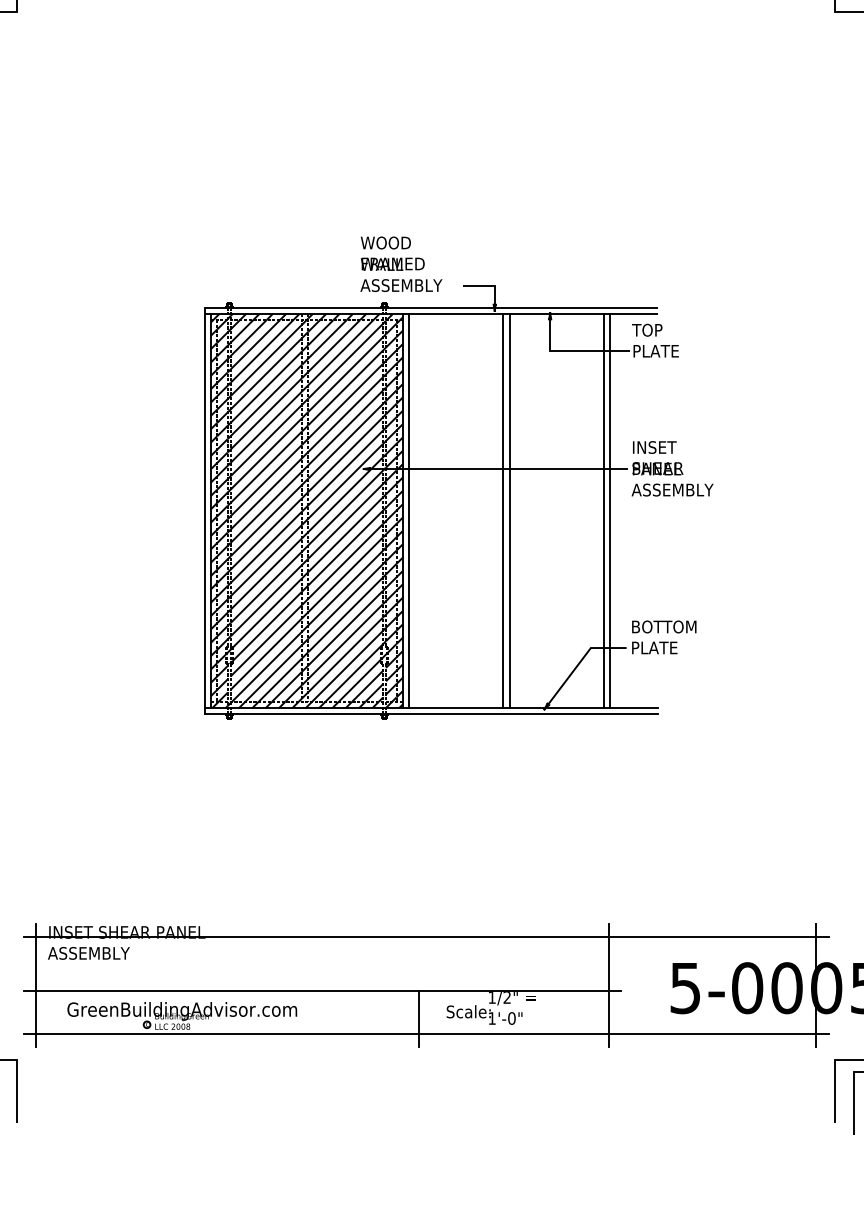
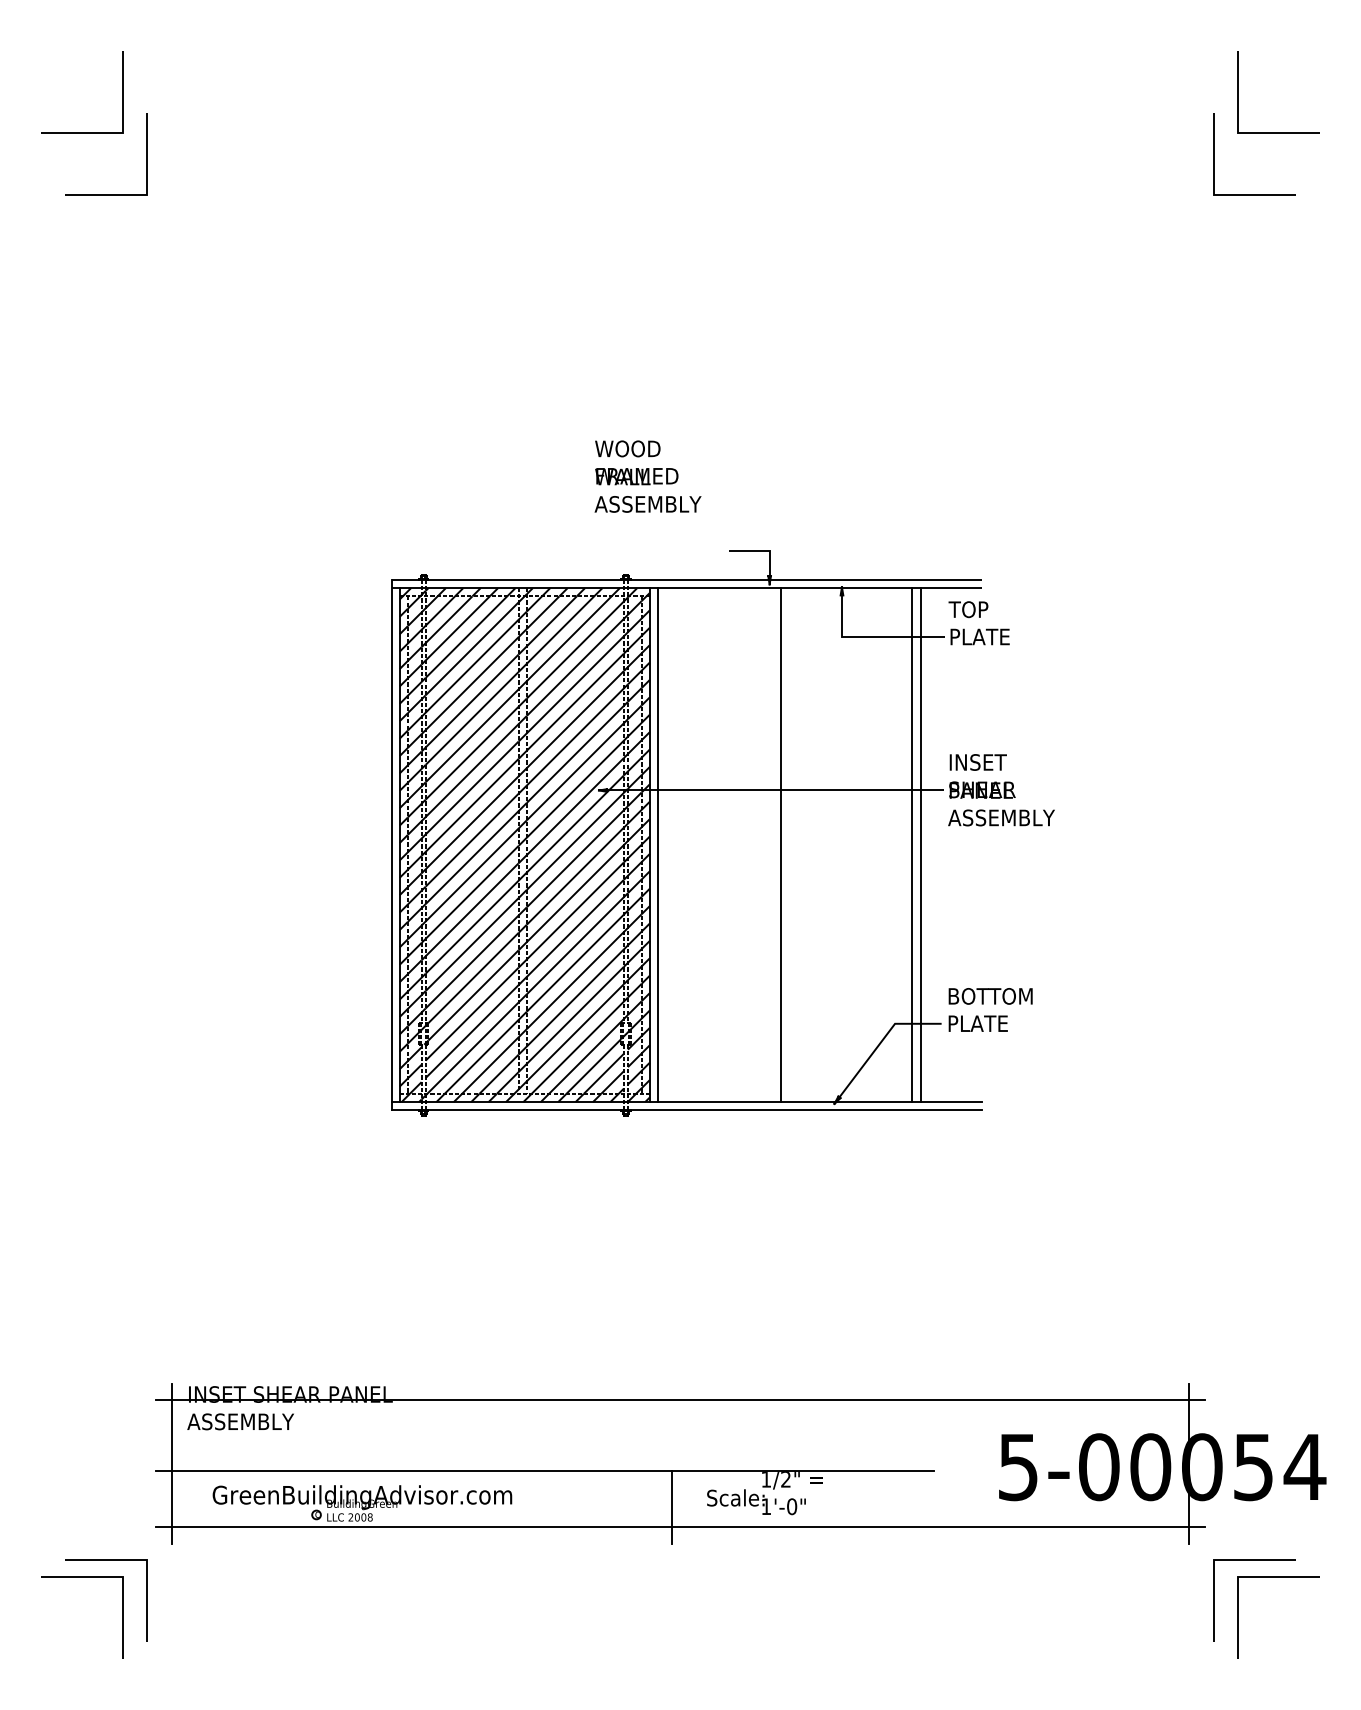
text: (400, 264) -> (647, 476), moved
line: (509, 511) -> (789, 845), removed
line: (608, 985) -> (918, 1463), removed

